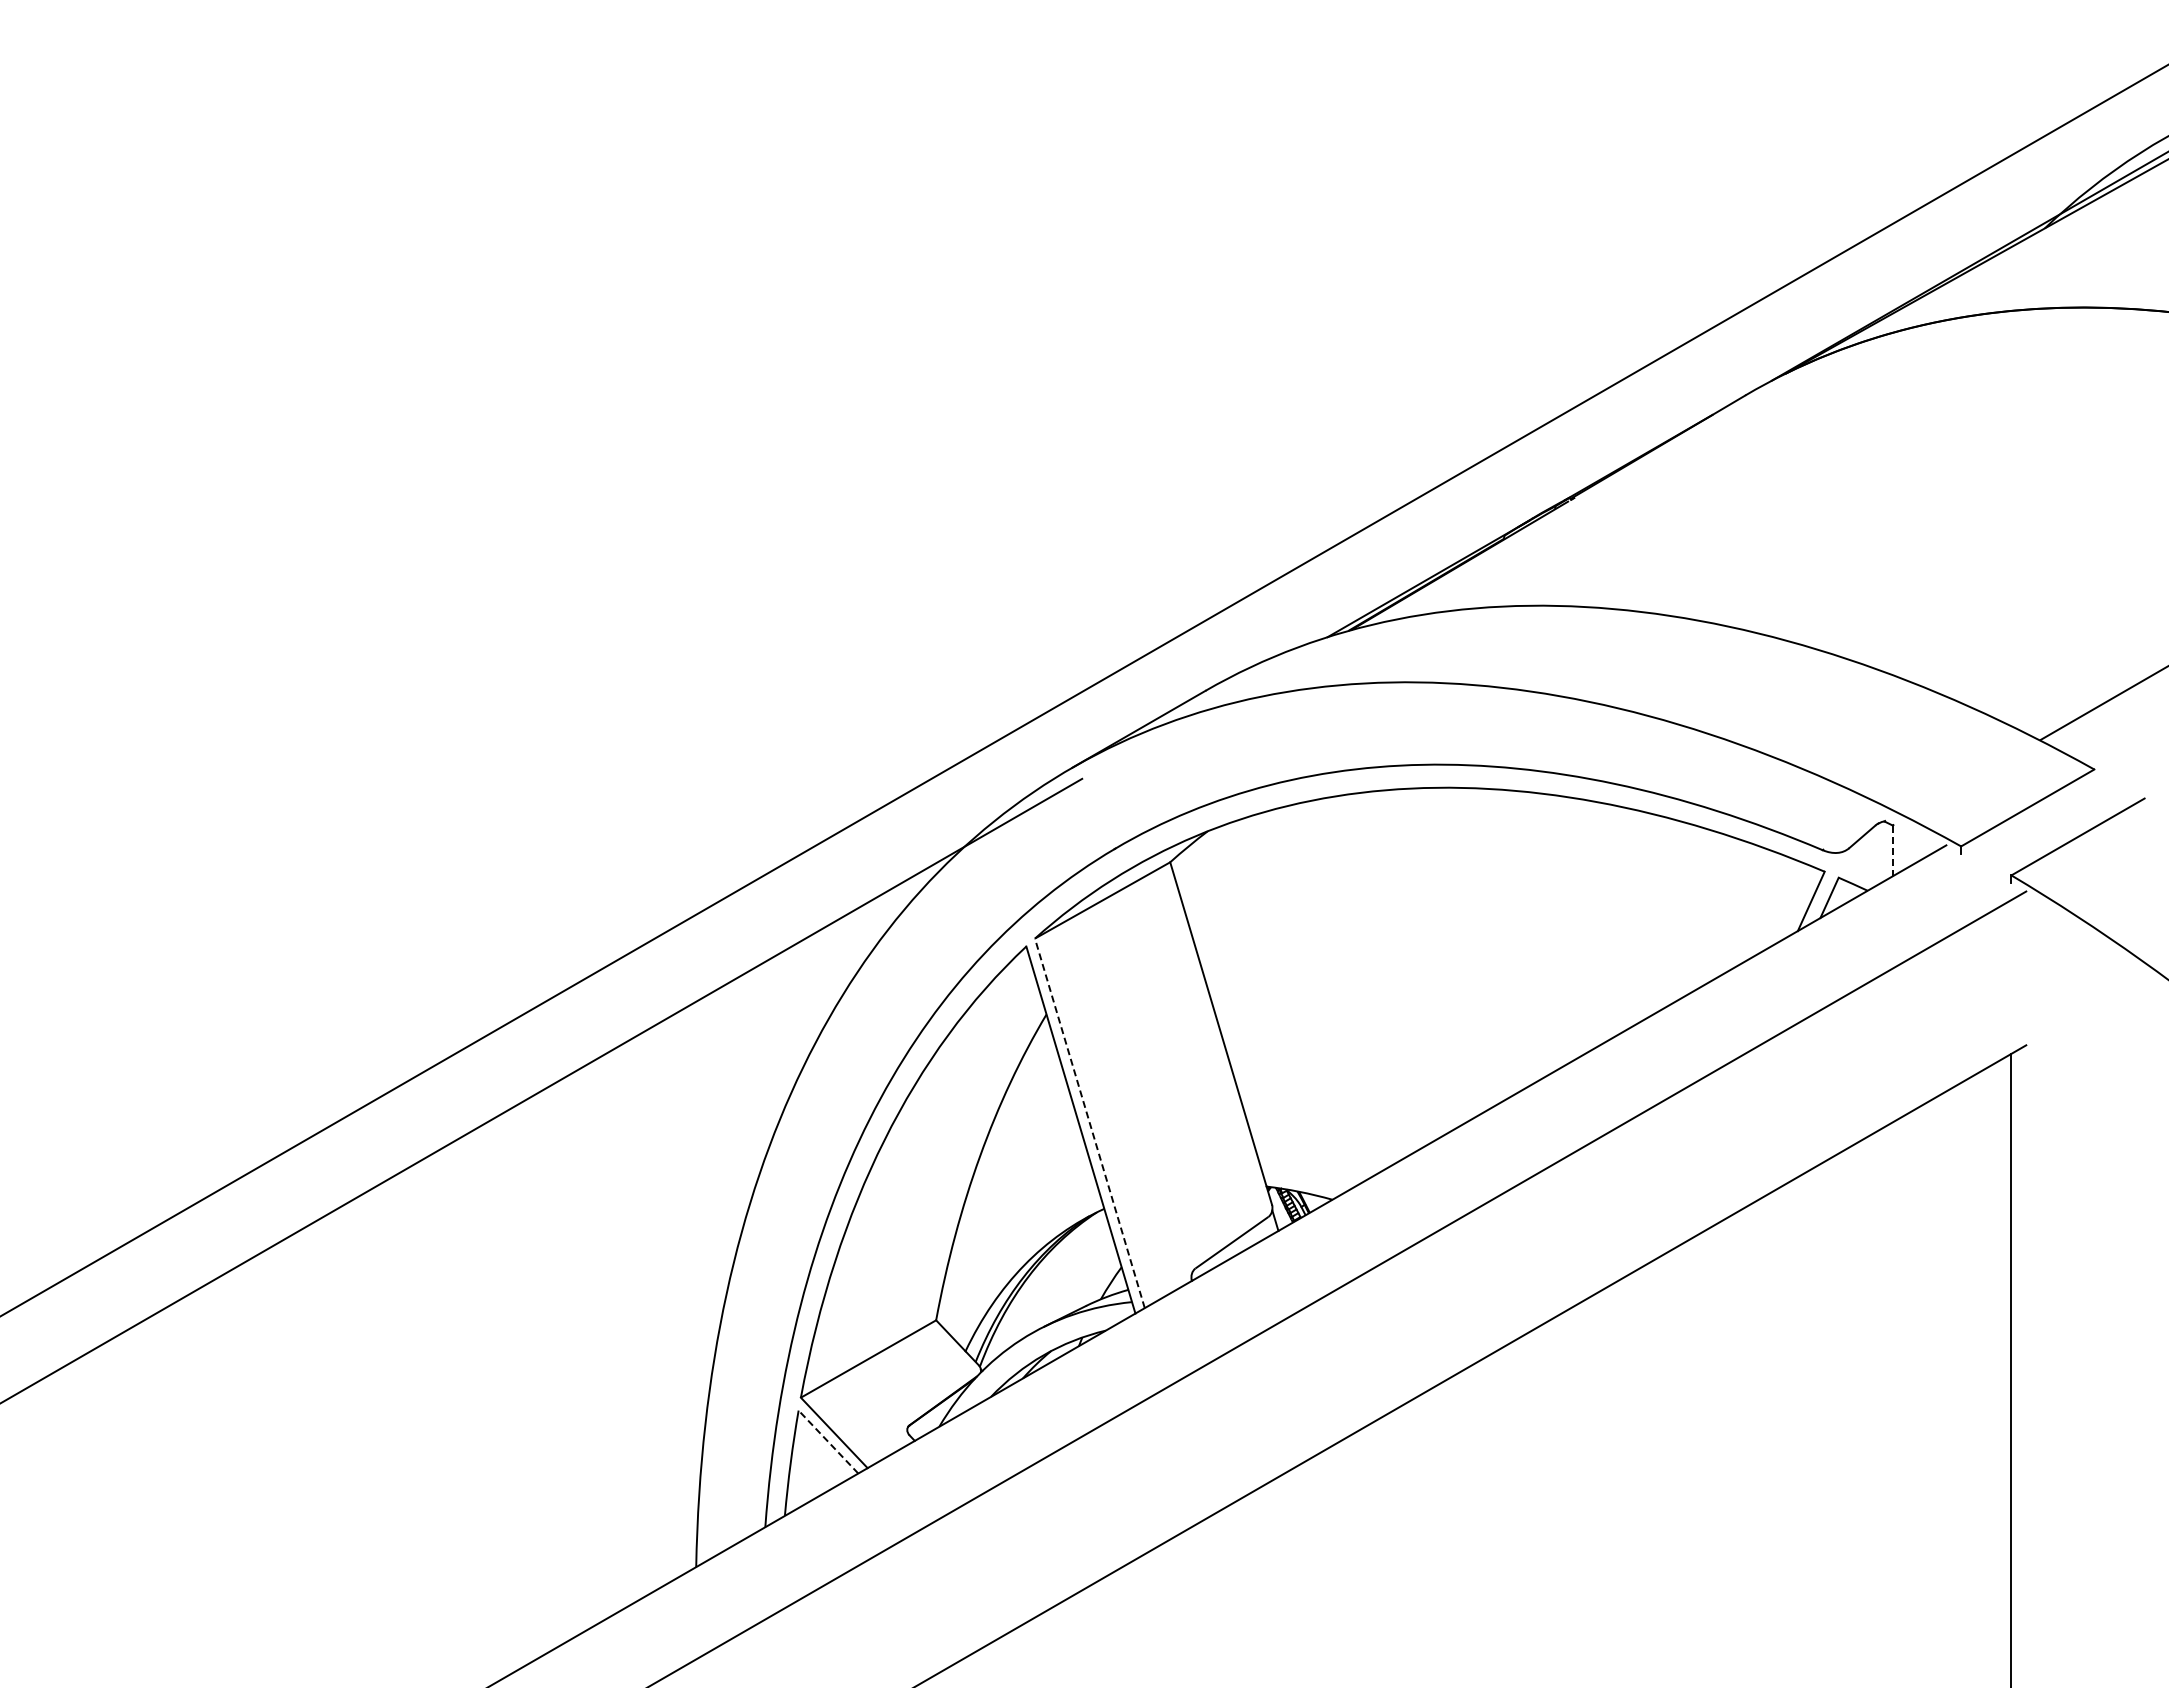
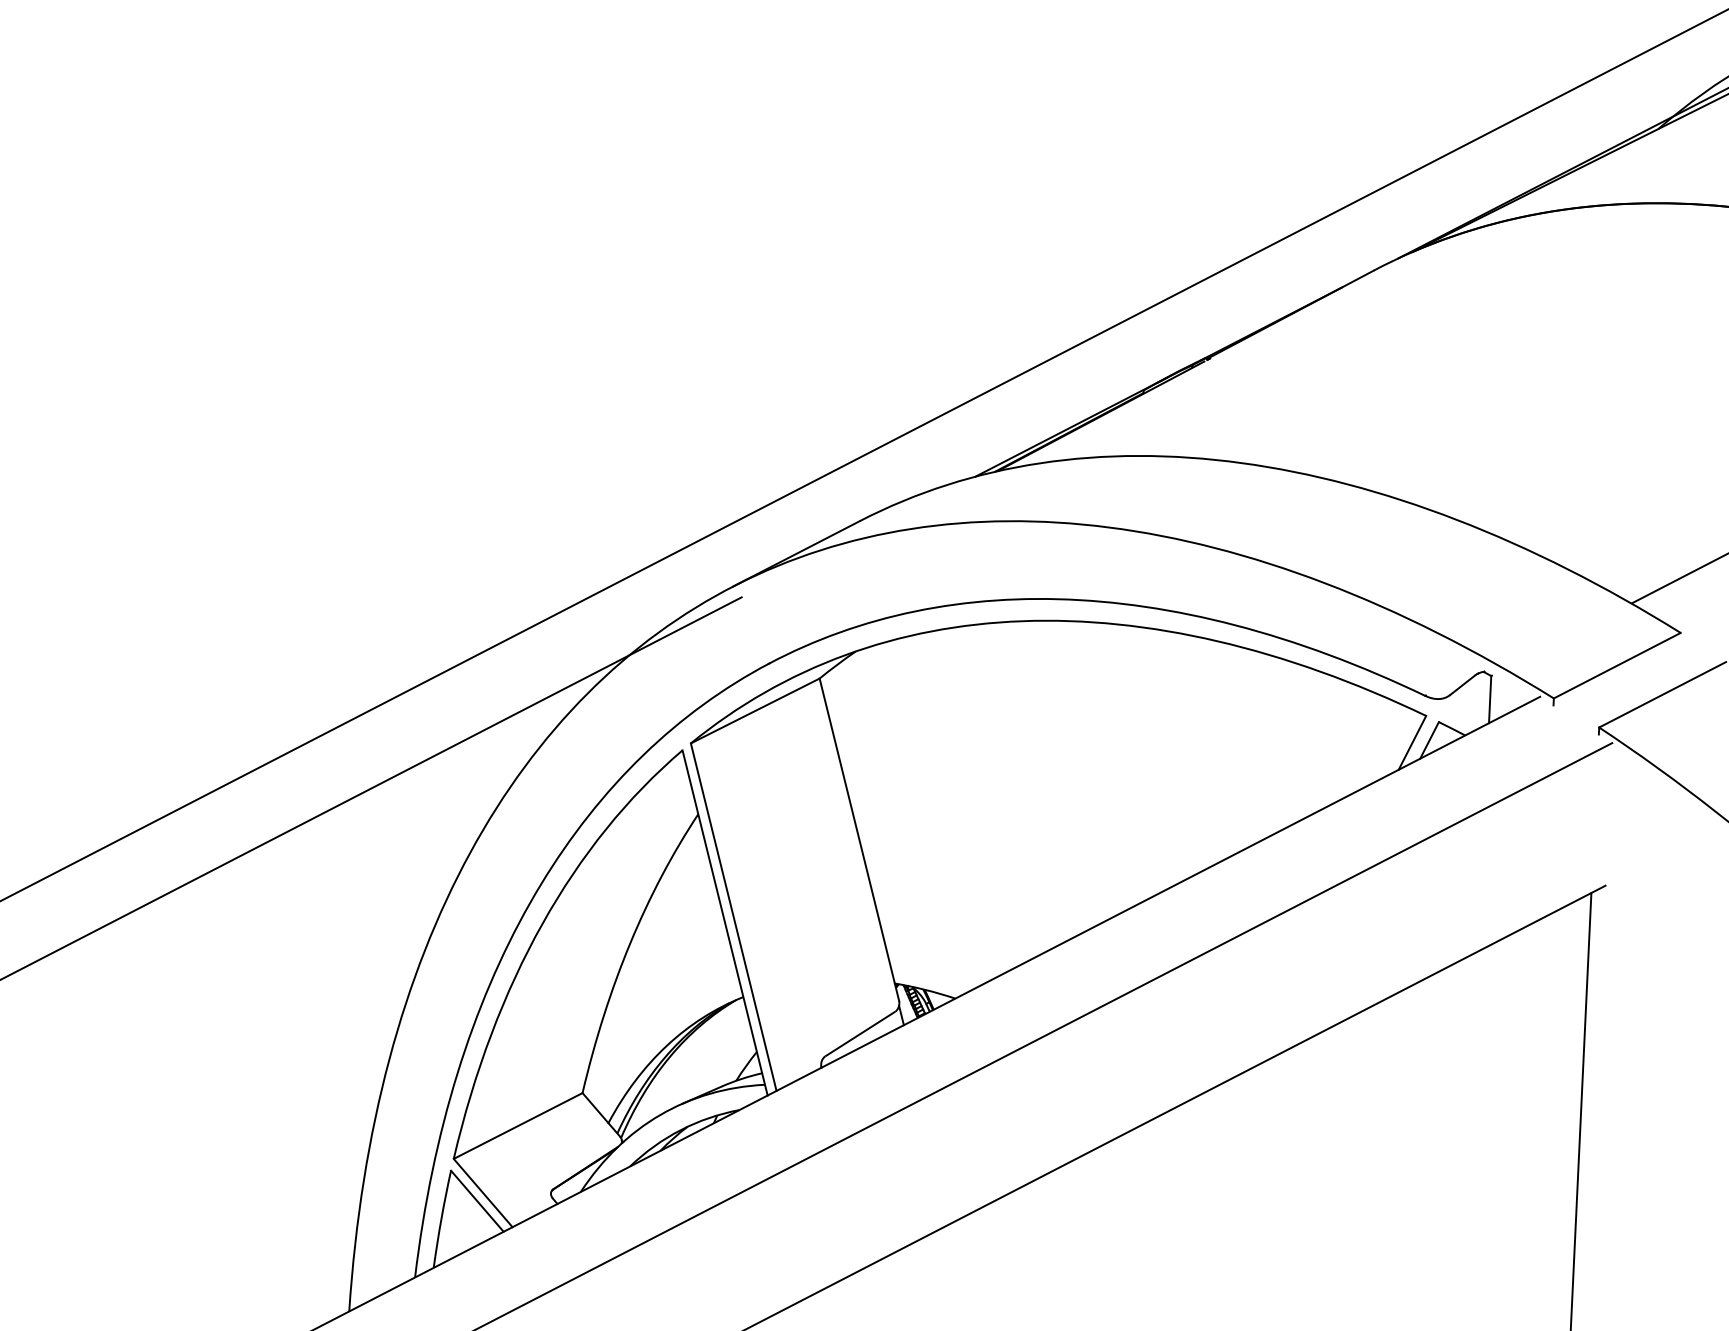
line: (1892, 851) -> (1489, 700), dashed -> solid
line: (1089, 1123) -> (733, 917), dashed -> solid
line: (828, 1441) -> (477, 1200), dashed -> solid

